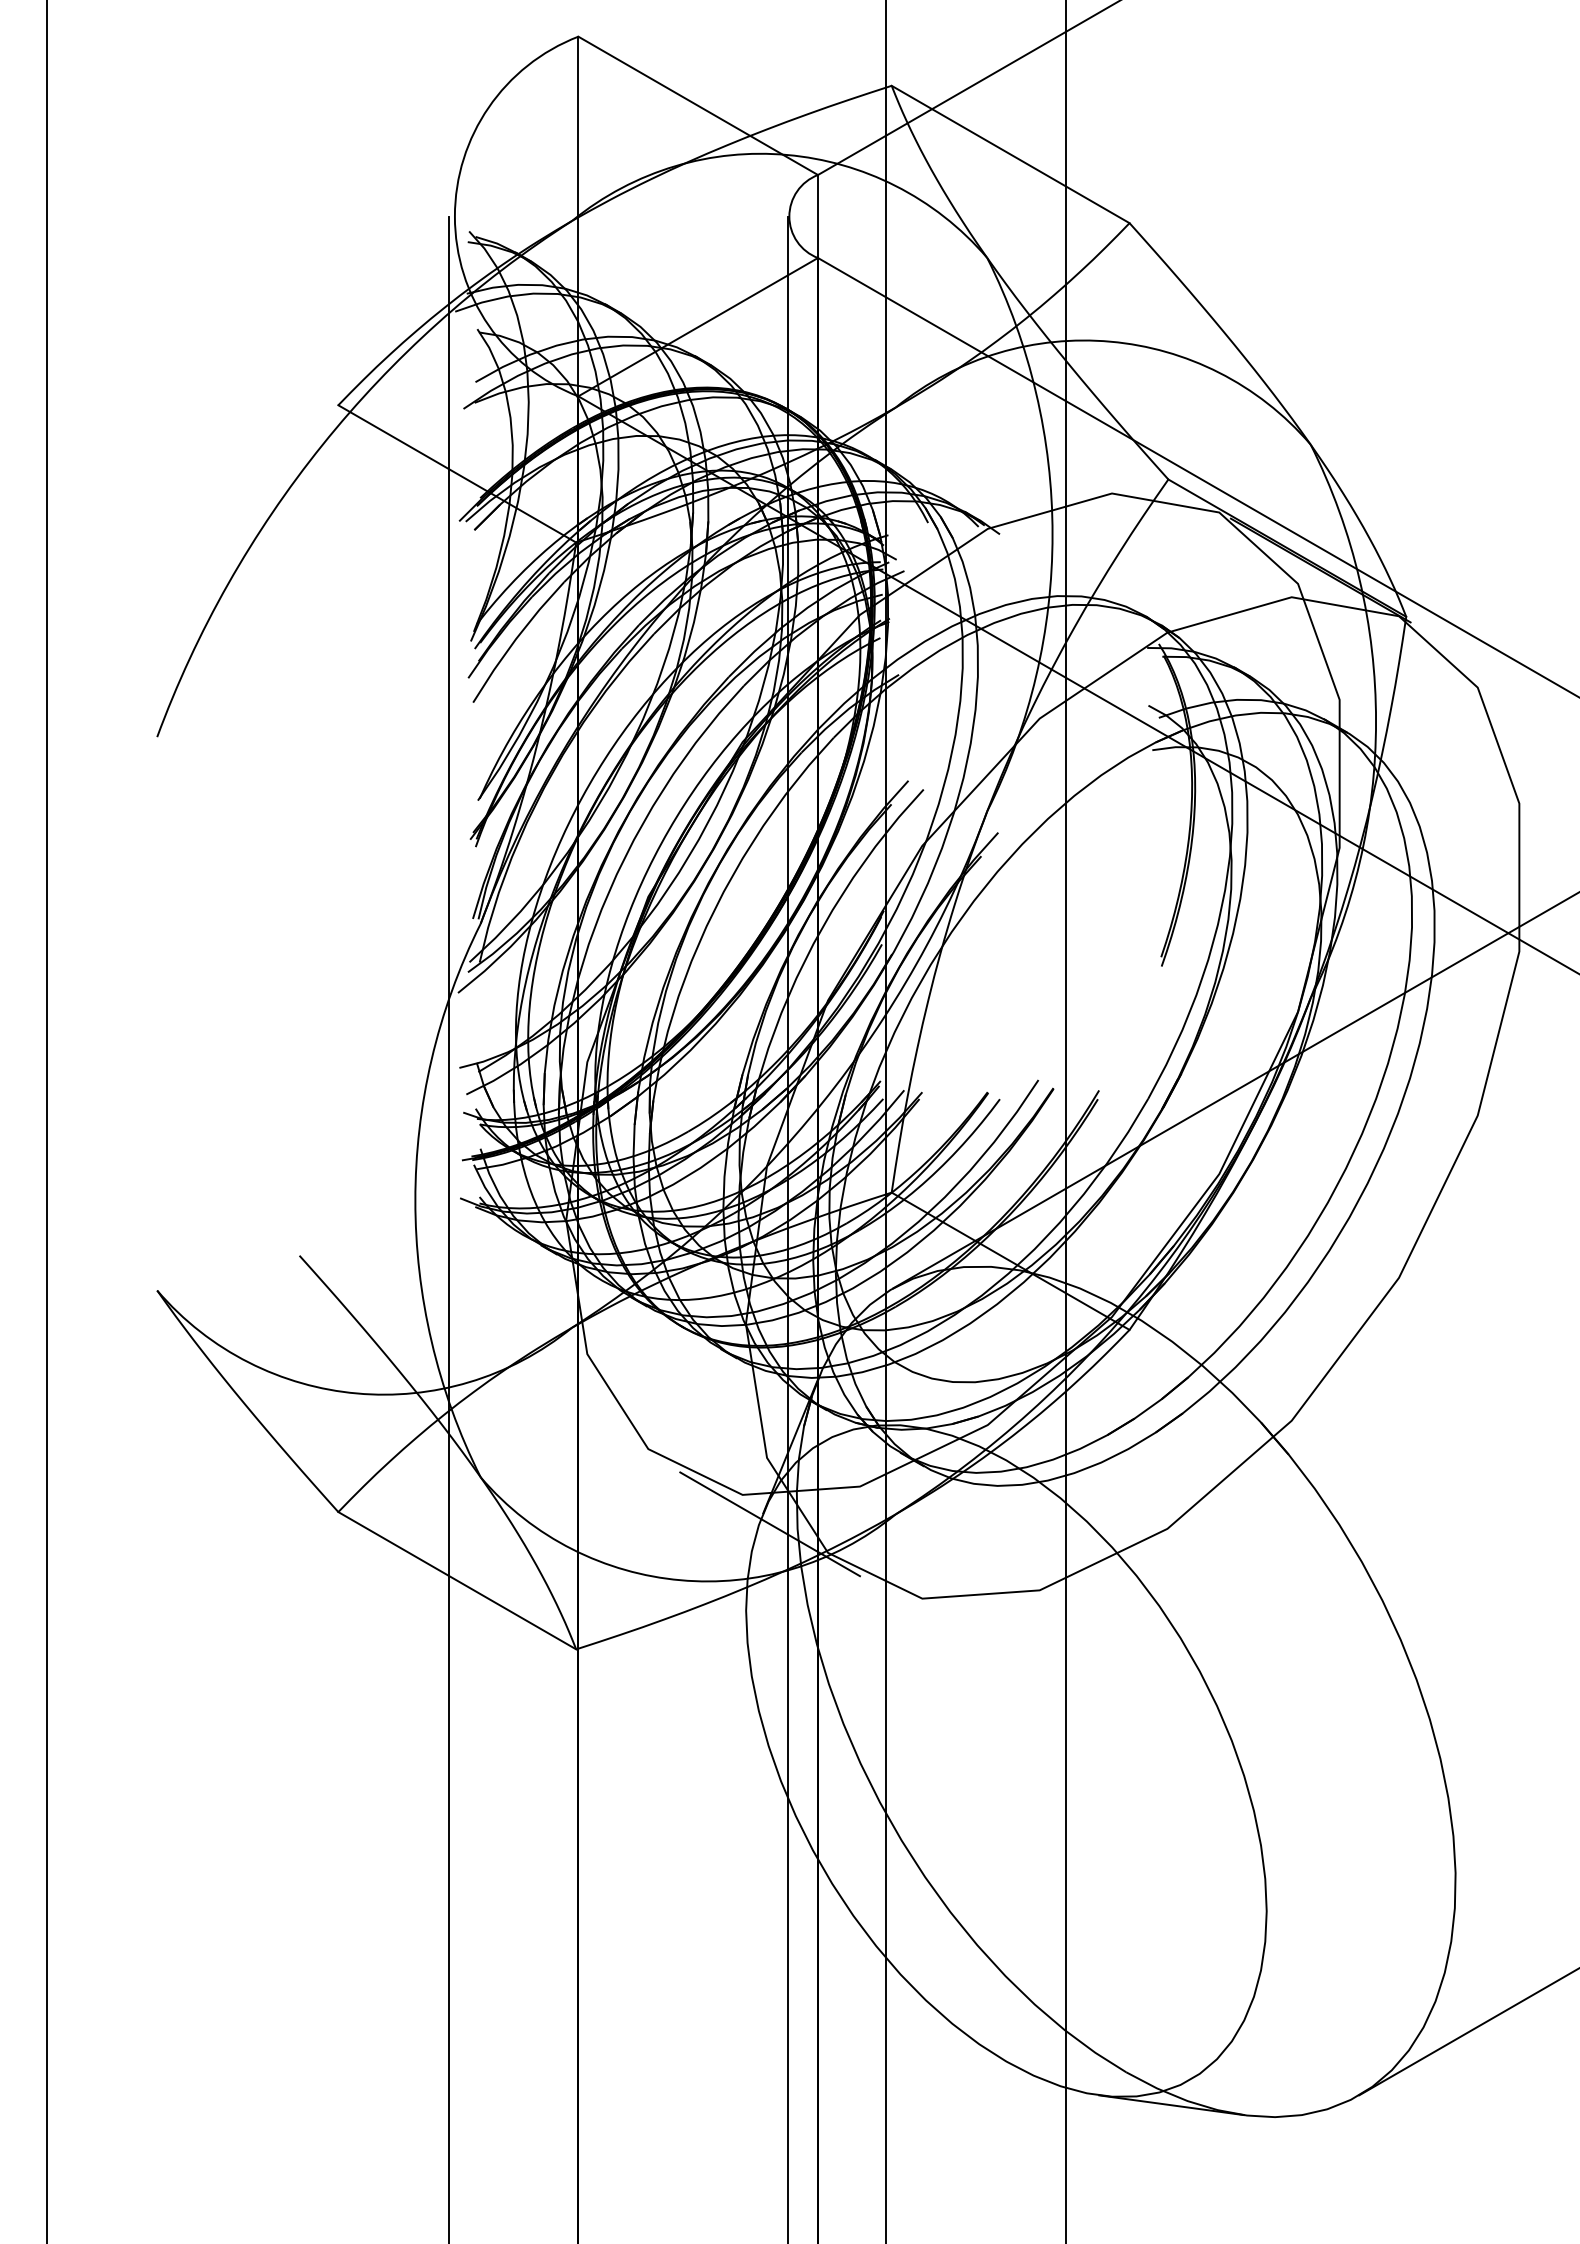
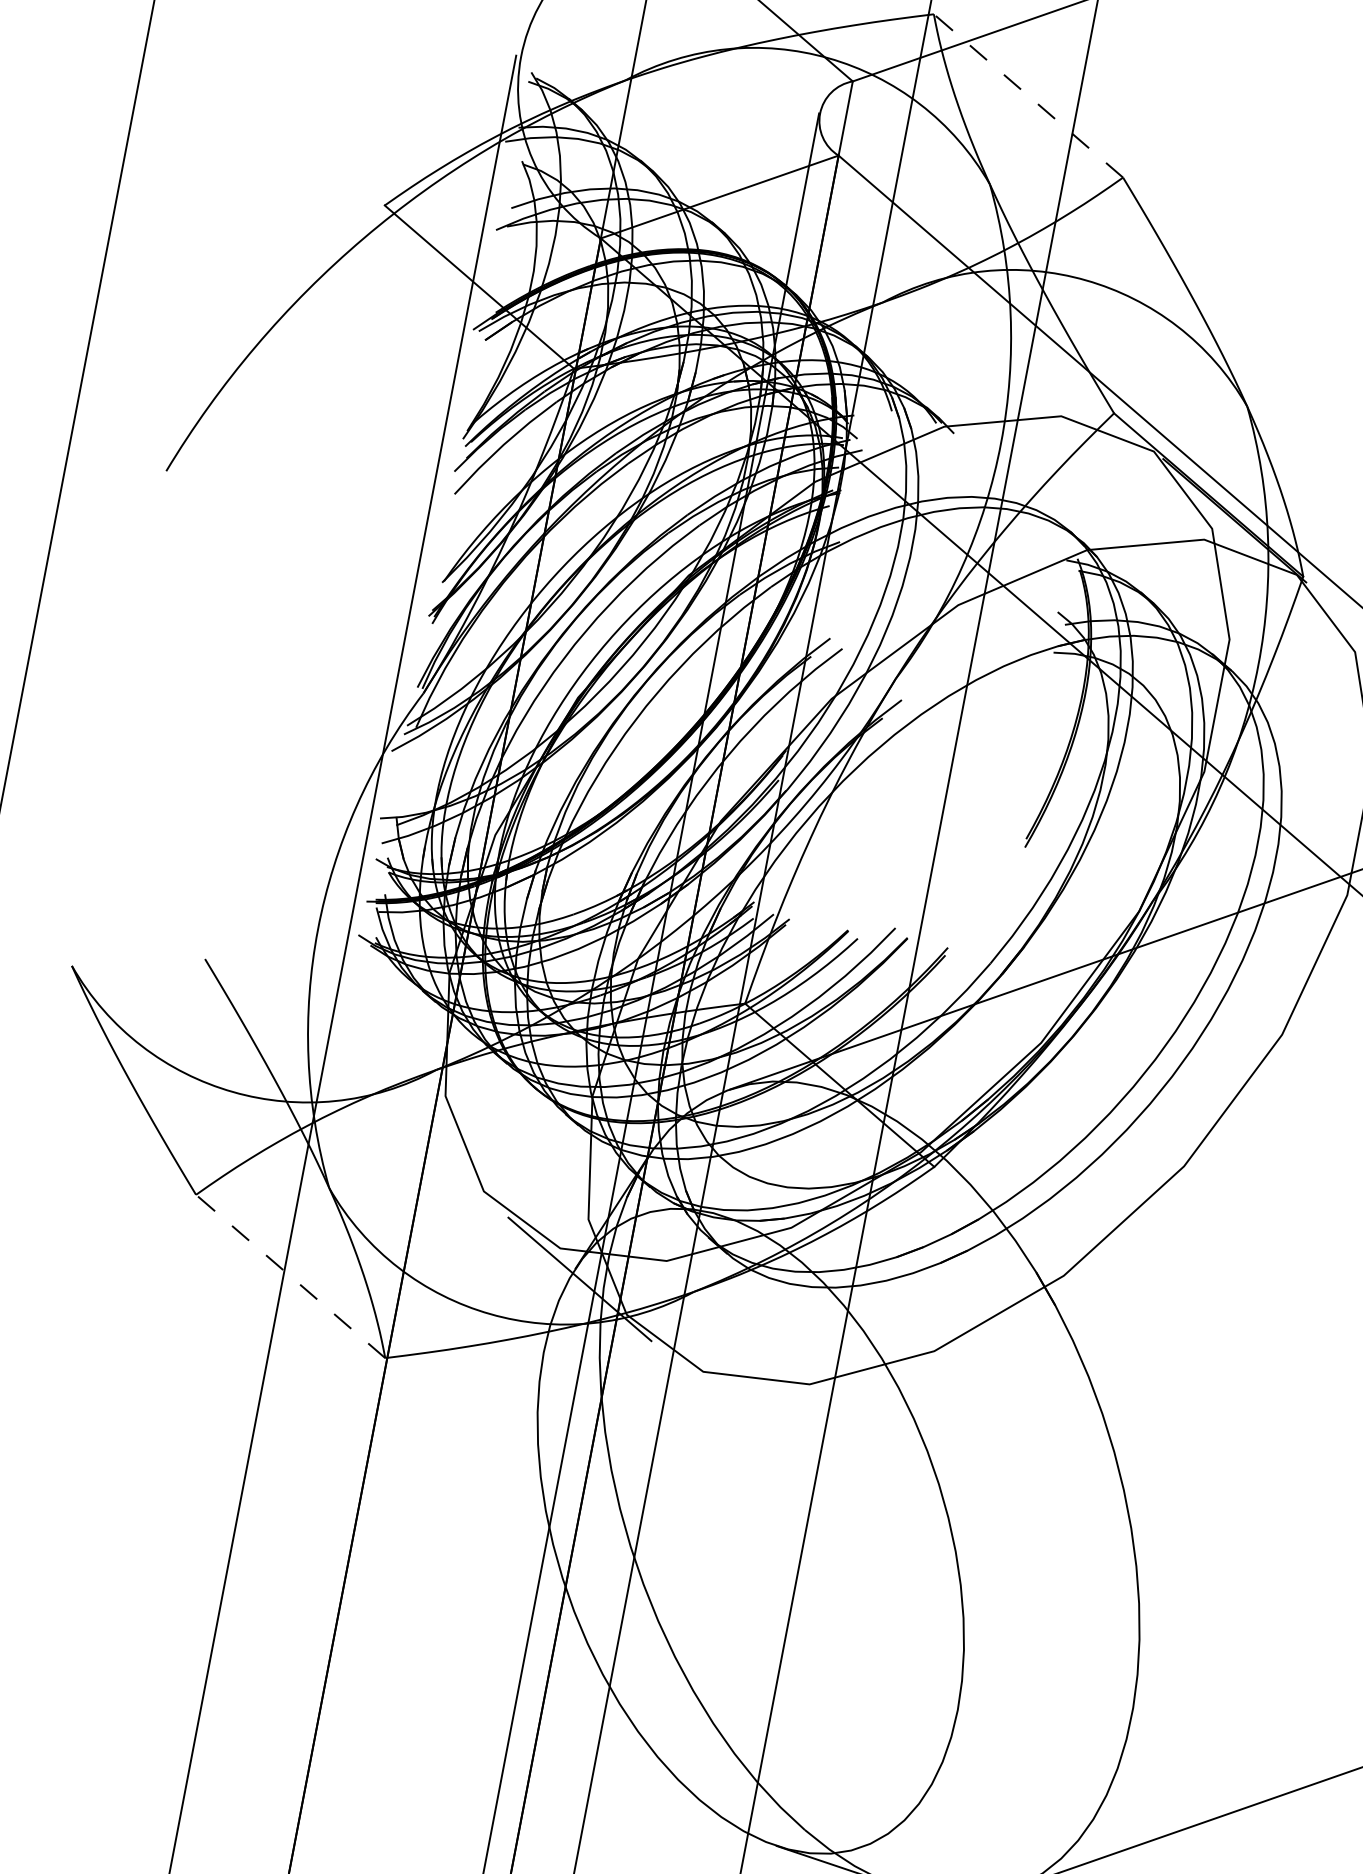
line: (1010, 154) -> (1028, 95), solid -> dashed
line: (456, 1580) -> (290, 1276), solid -> dashed

